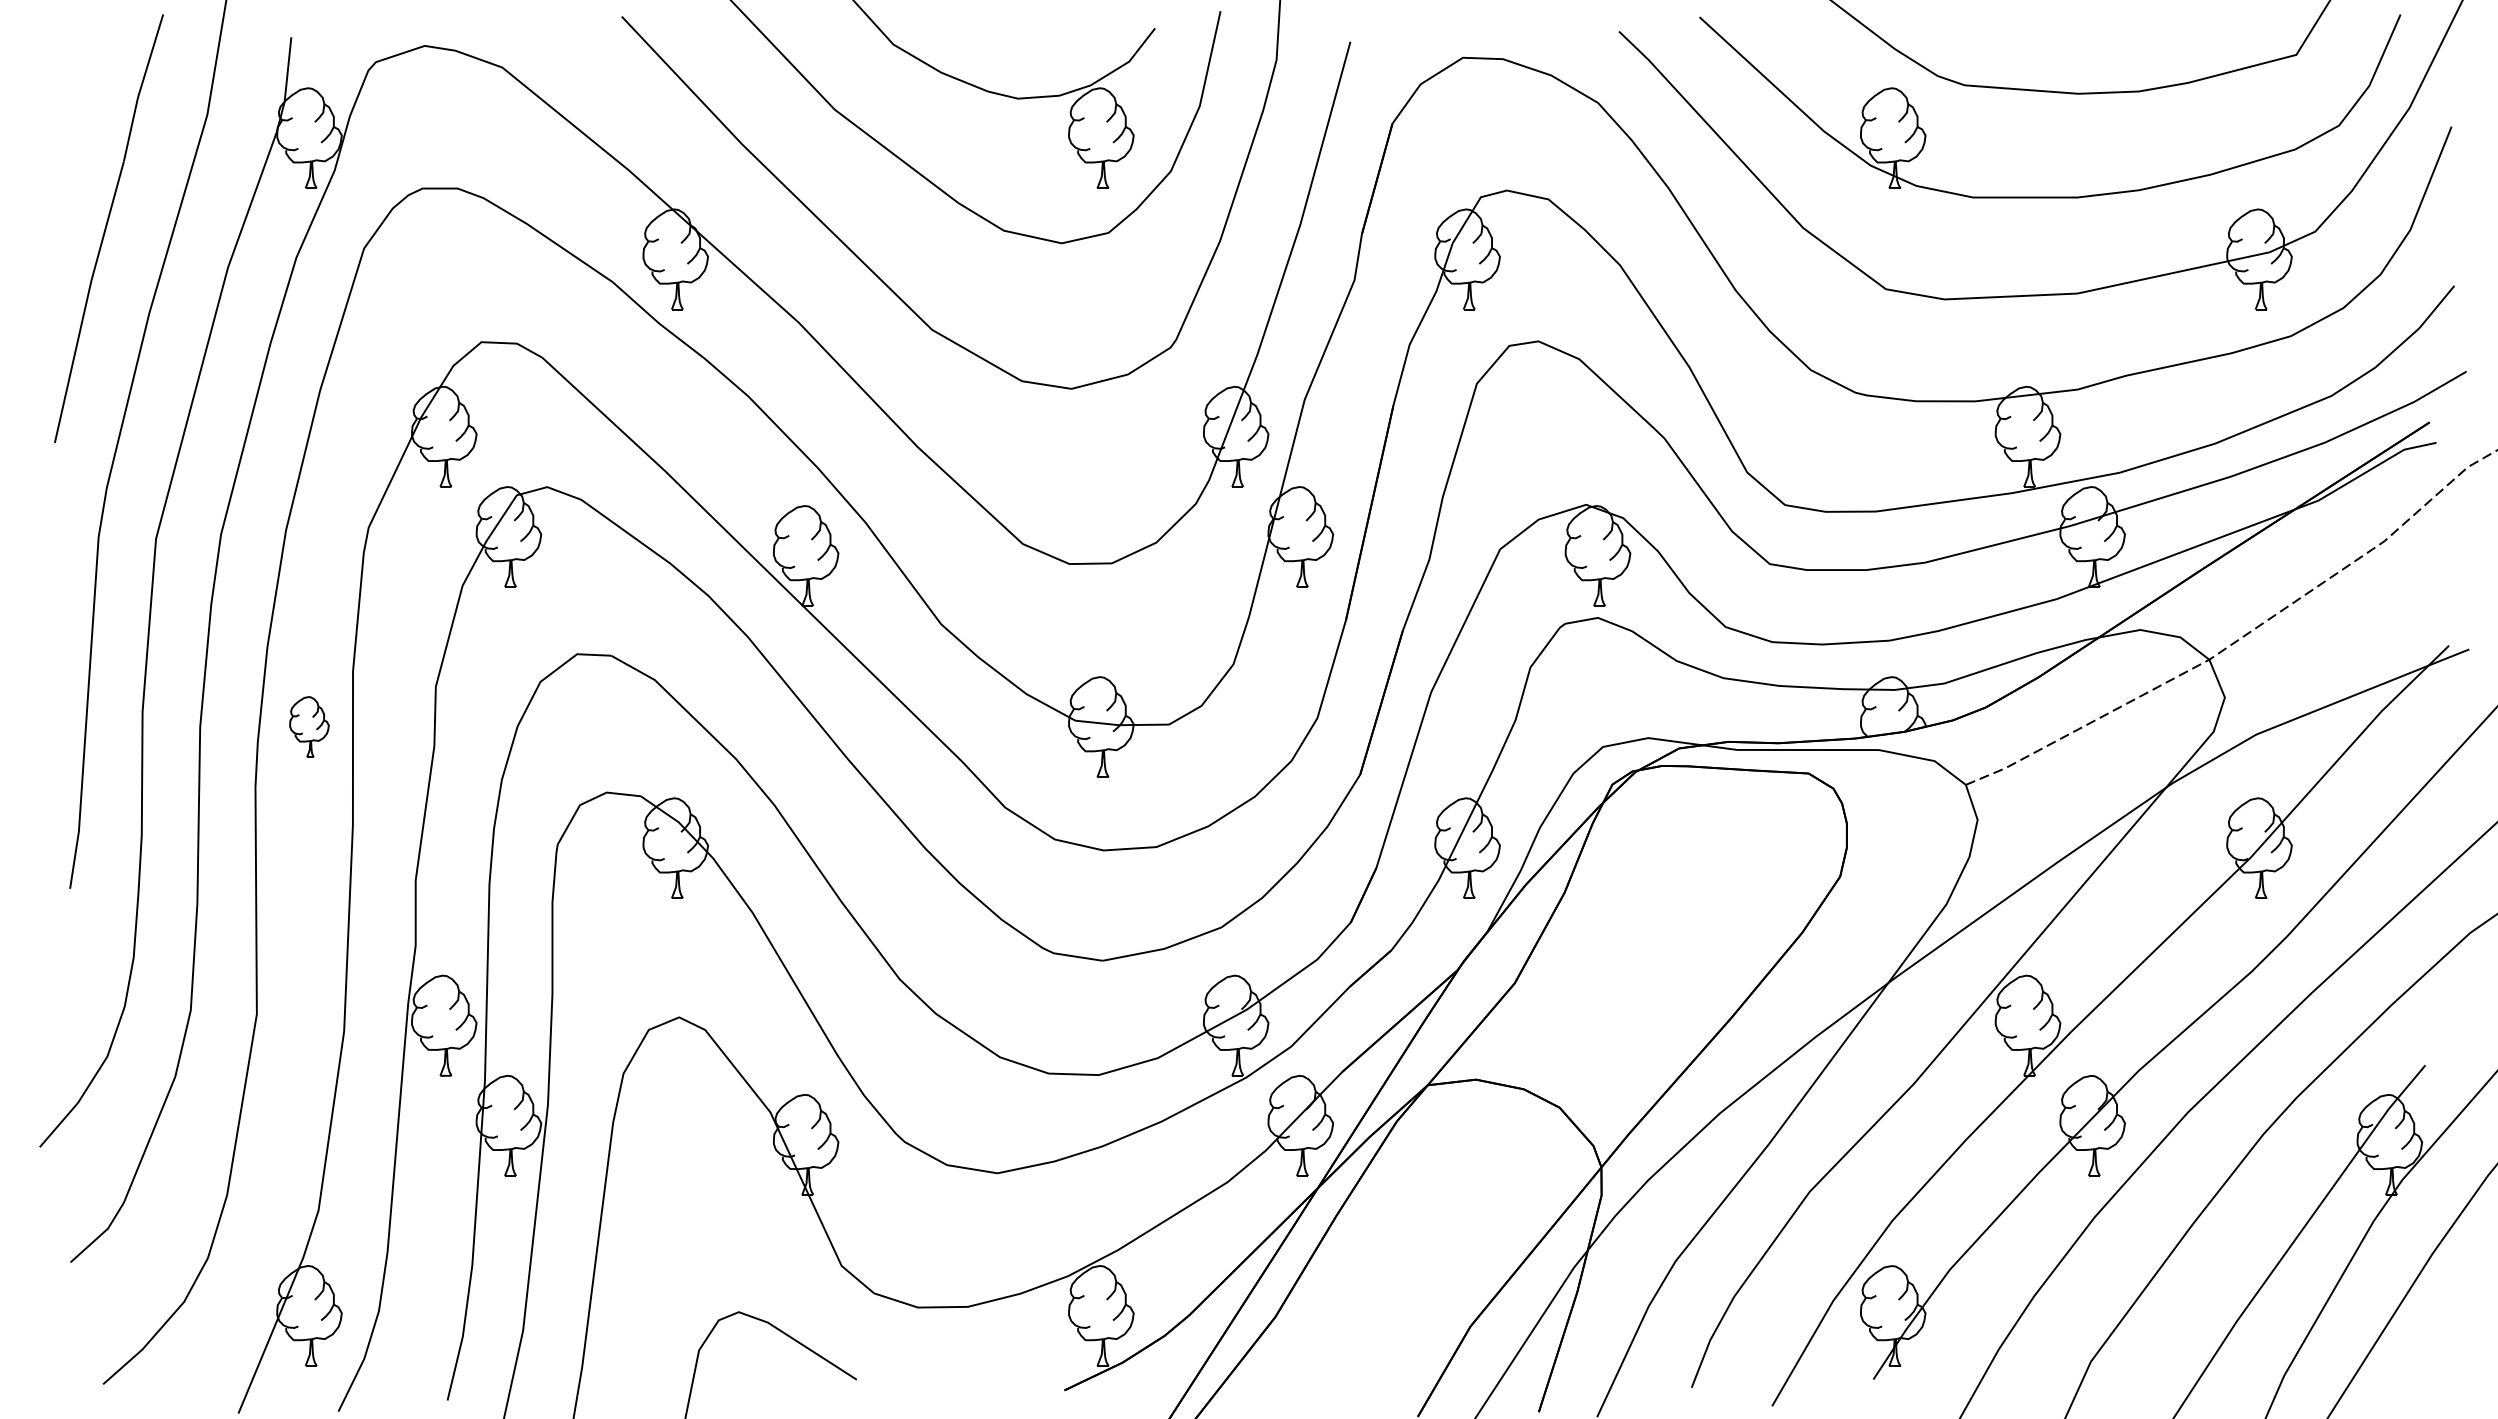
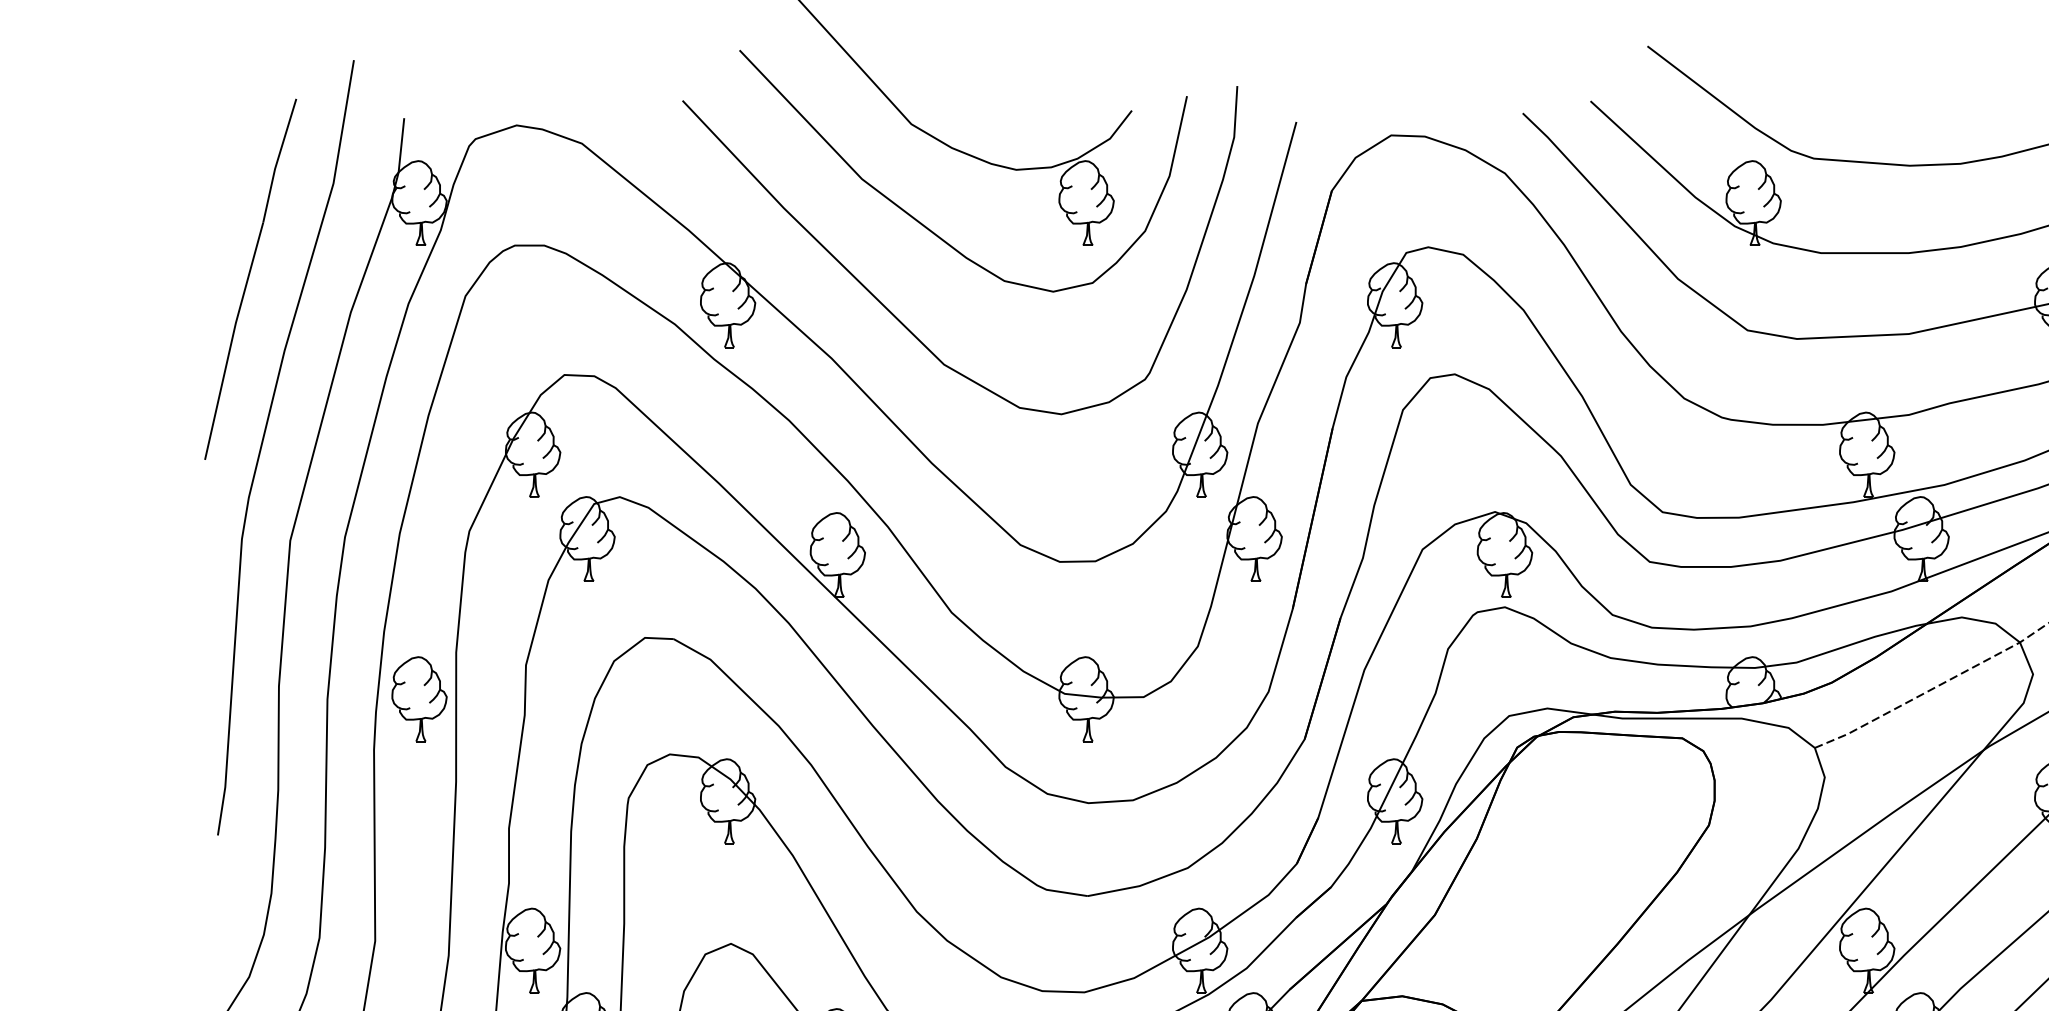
part: (309, 726) -> (419, 698), size x1.67

